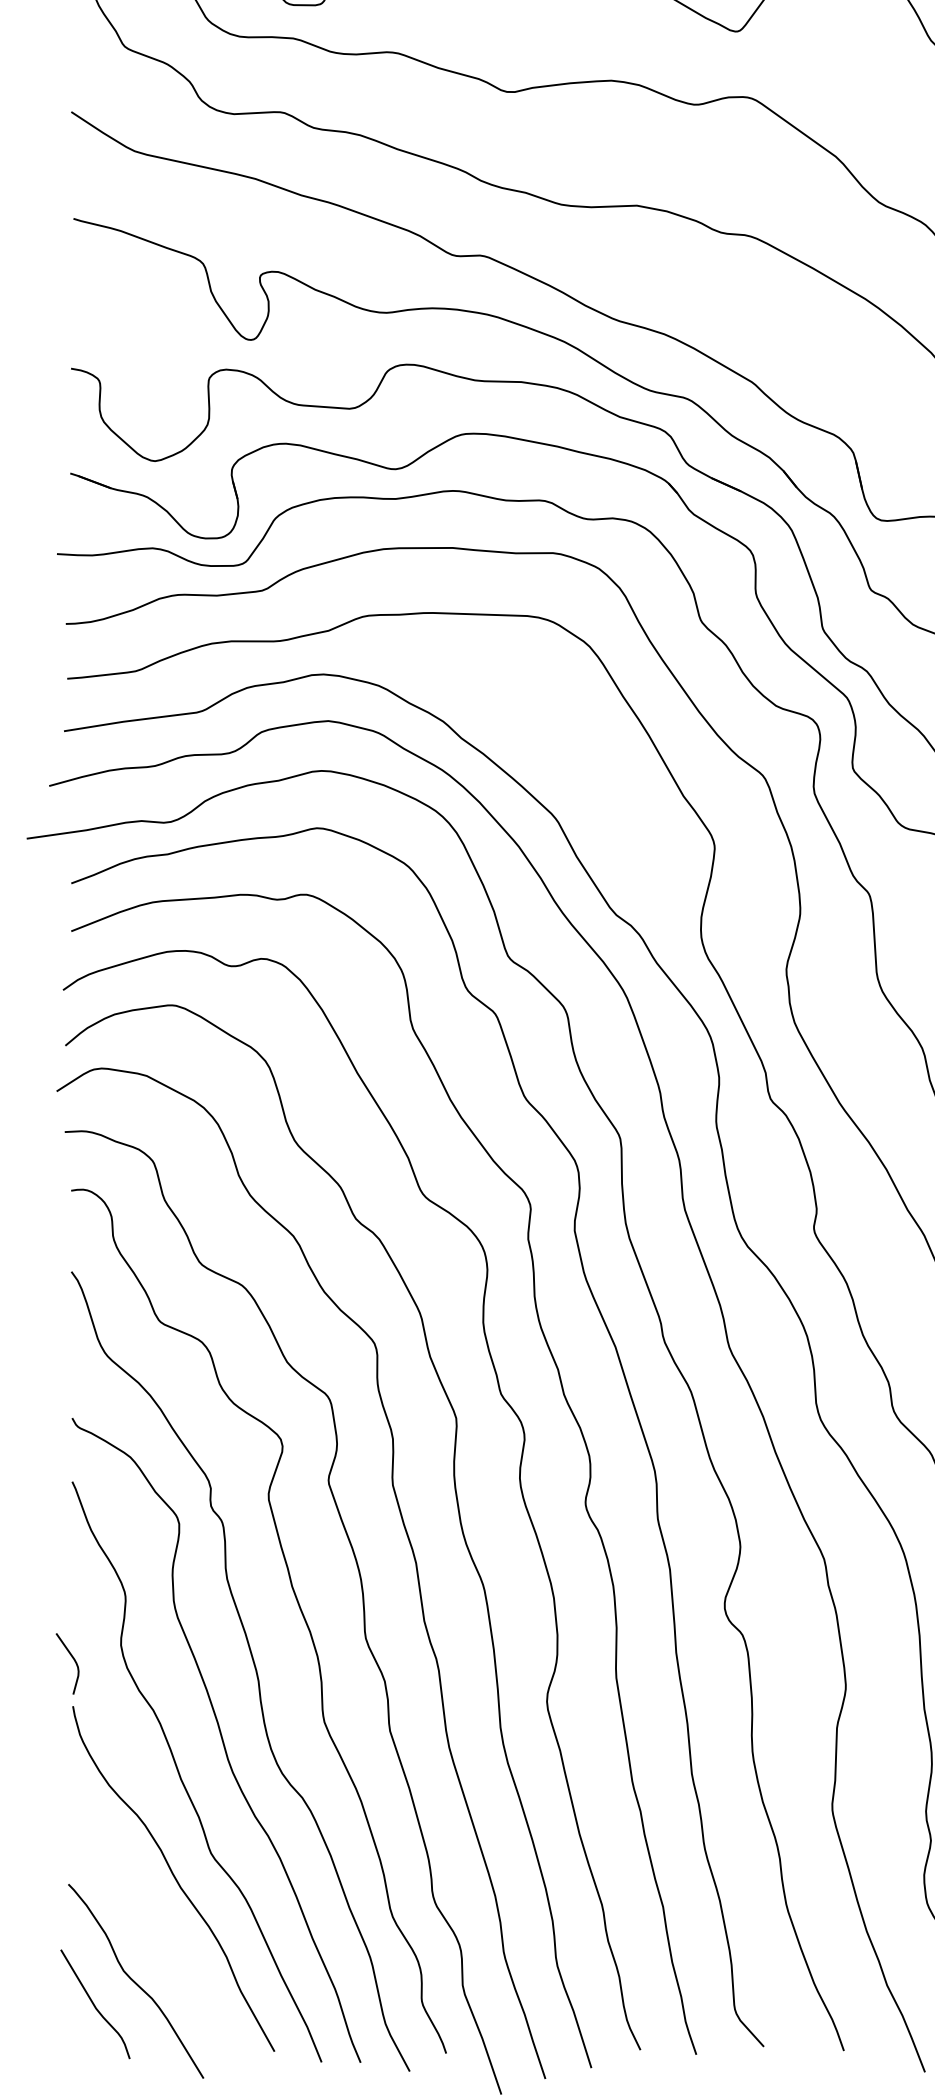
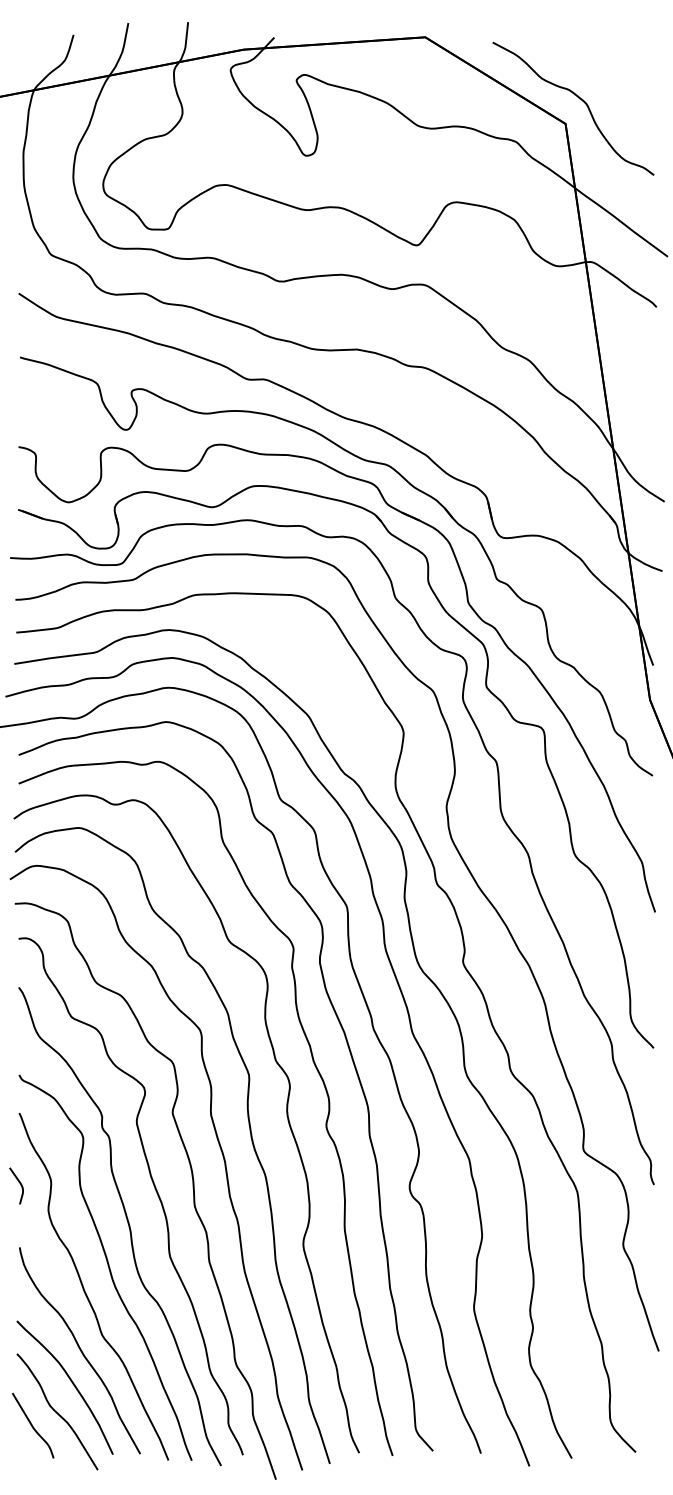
curve: (70, 1657) -> (18, 1182), moved
curve: (157, 1930) -> (70, 1381), added

